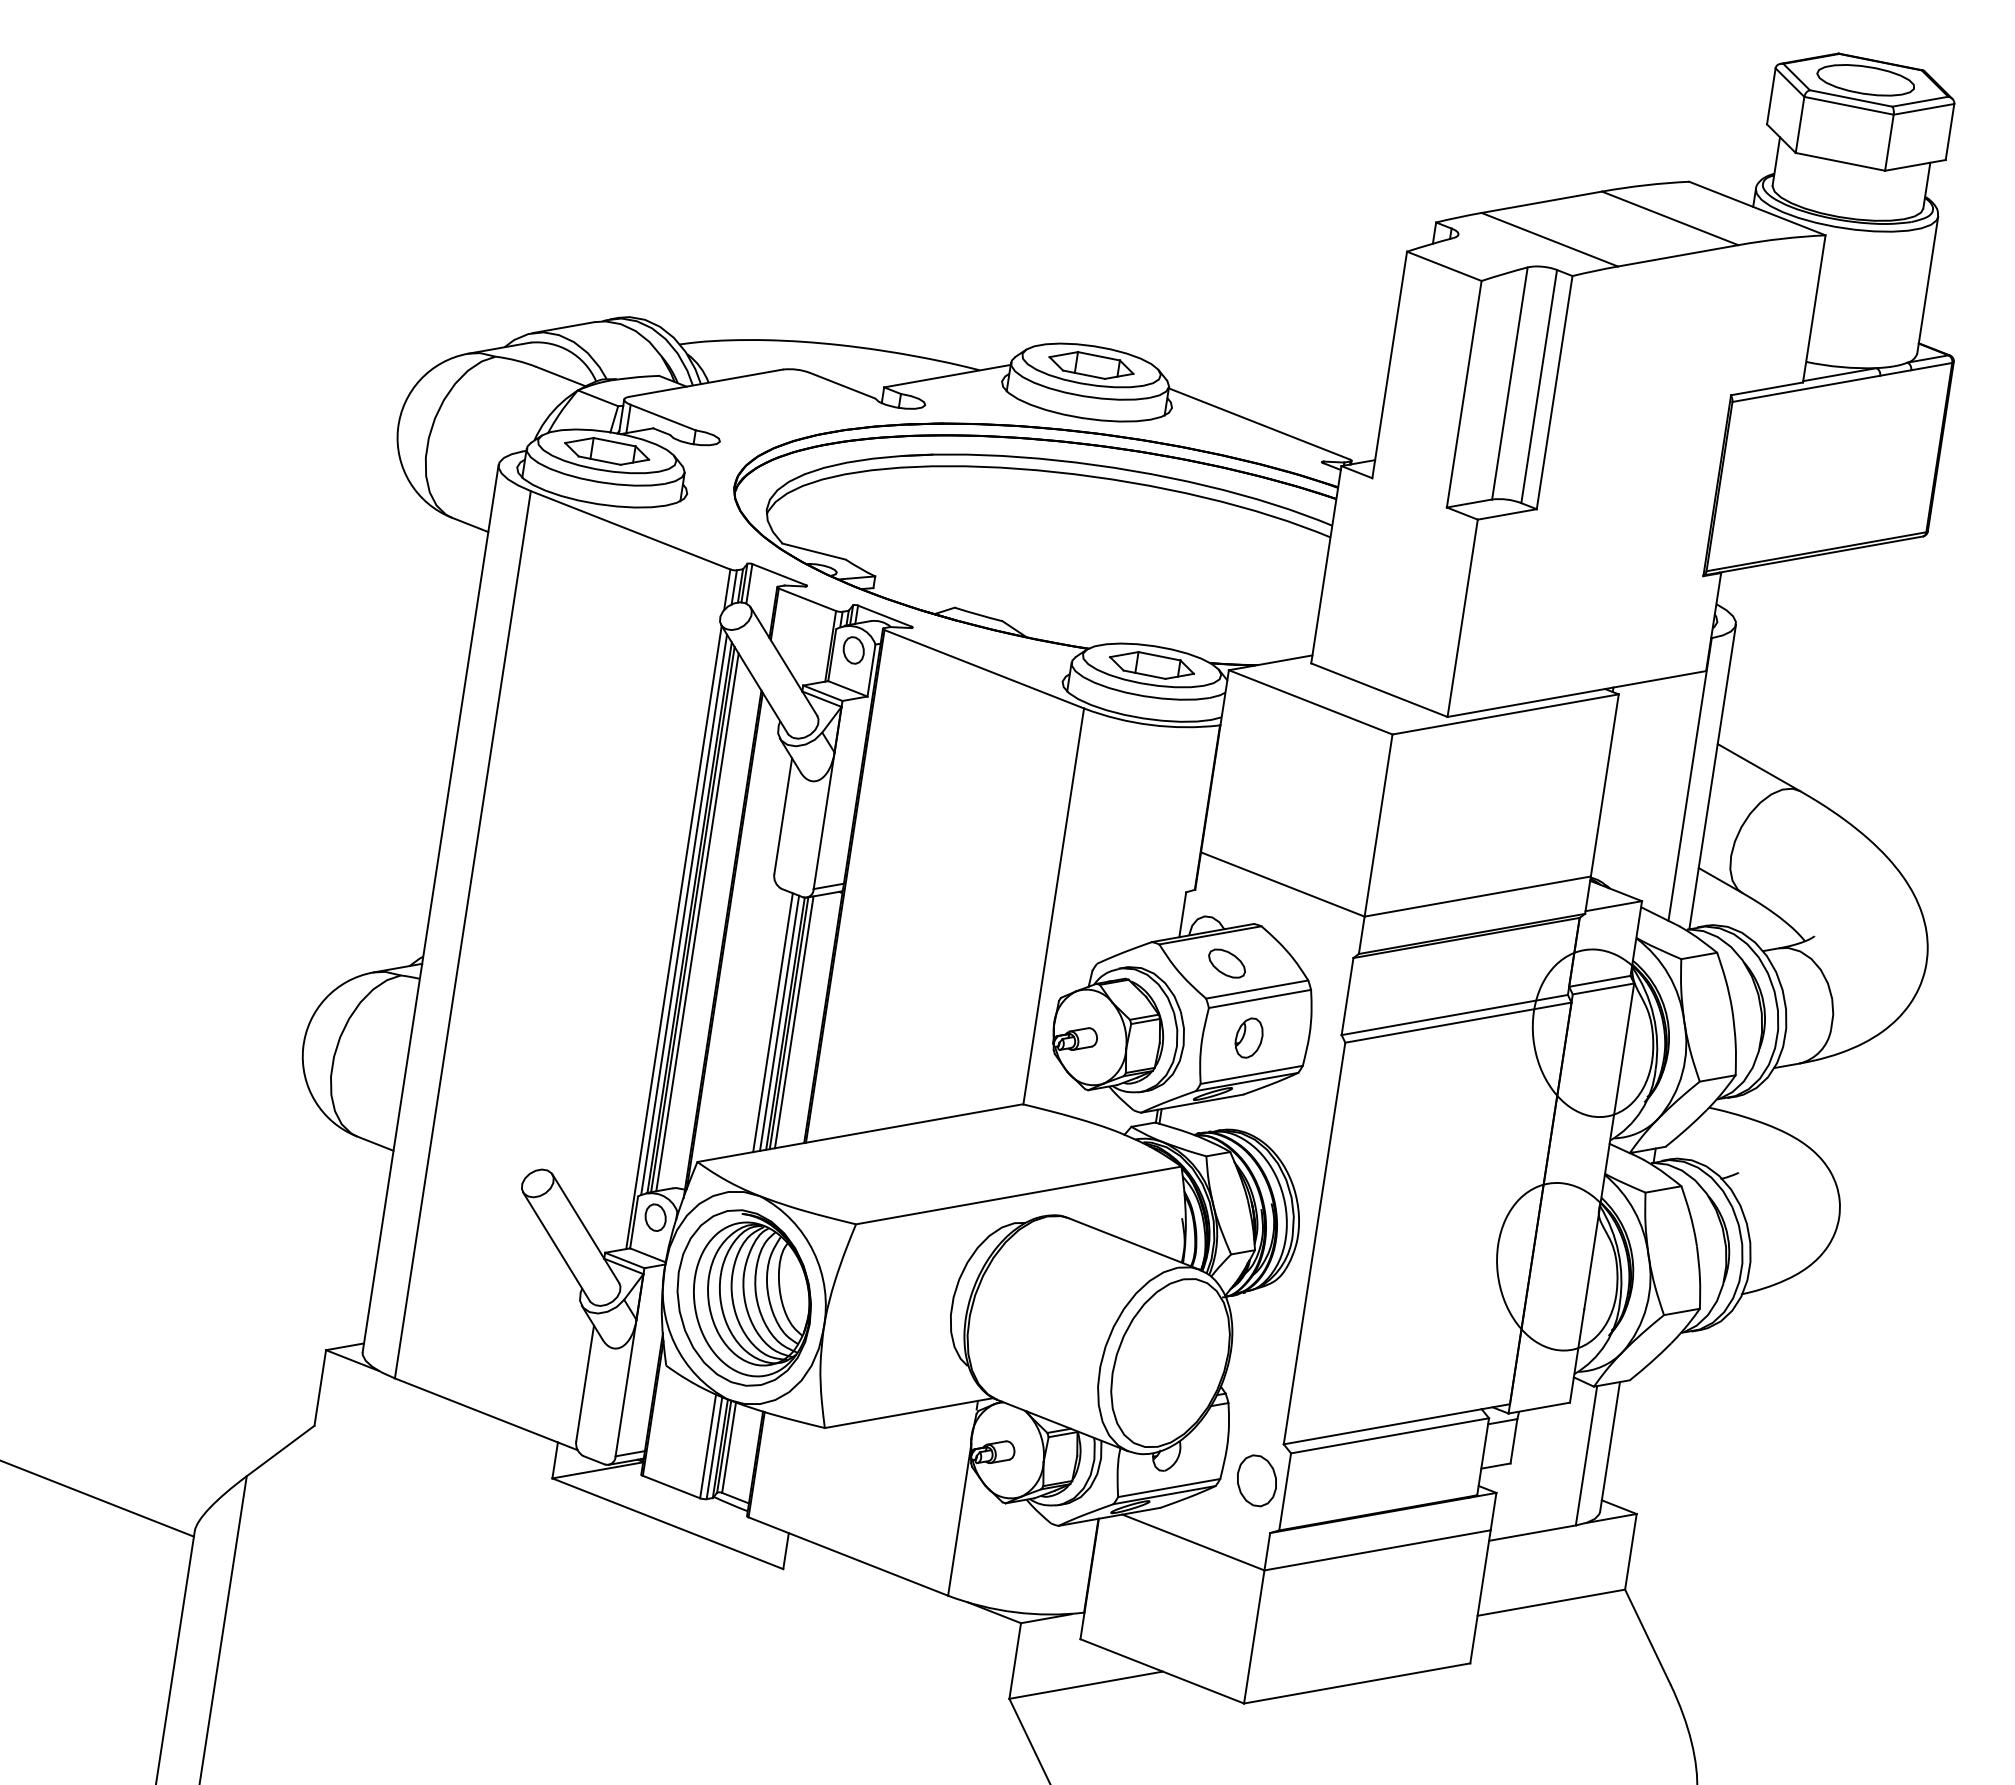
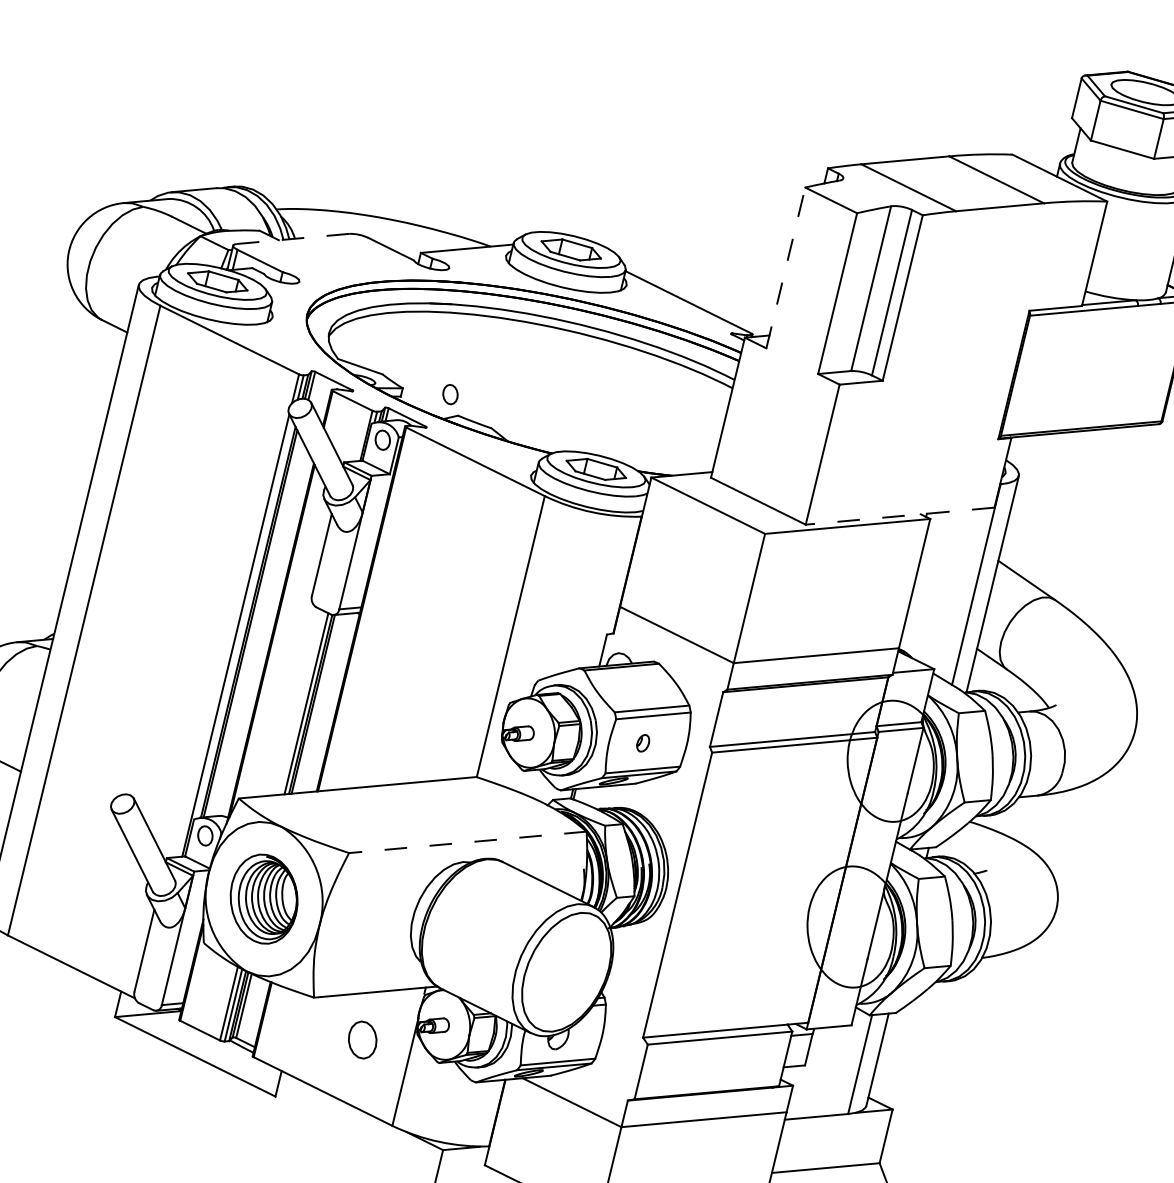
line: (1389, 364) -> (785, 267), solid -> dashed
line: (706, 383) -> (293, 239), solid -> dashed
part: (941, 579) -> (450, 394), added
line: (1576, 694) -> (899, 516), solid -> dashed
line: (684, 914) -> (244, 619), removed
line: (697, 922) -> (253, 626), removed
part: (1226, 963) -> (631, 688), removed
line: (772, 1022) -> (301, 702), removed
line: (793, 1022) -> (316, 704), removed
part: (1248, 1037) -> (642, 742), size x0.6
line: (1018, 1195) -> (467, 842), solid -> dashed
part: (743, 1297) -> (263, 898), size x0.7
part: (1256, 1480) -> (362, 1039), moved

